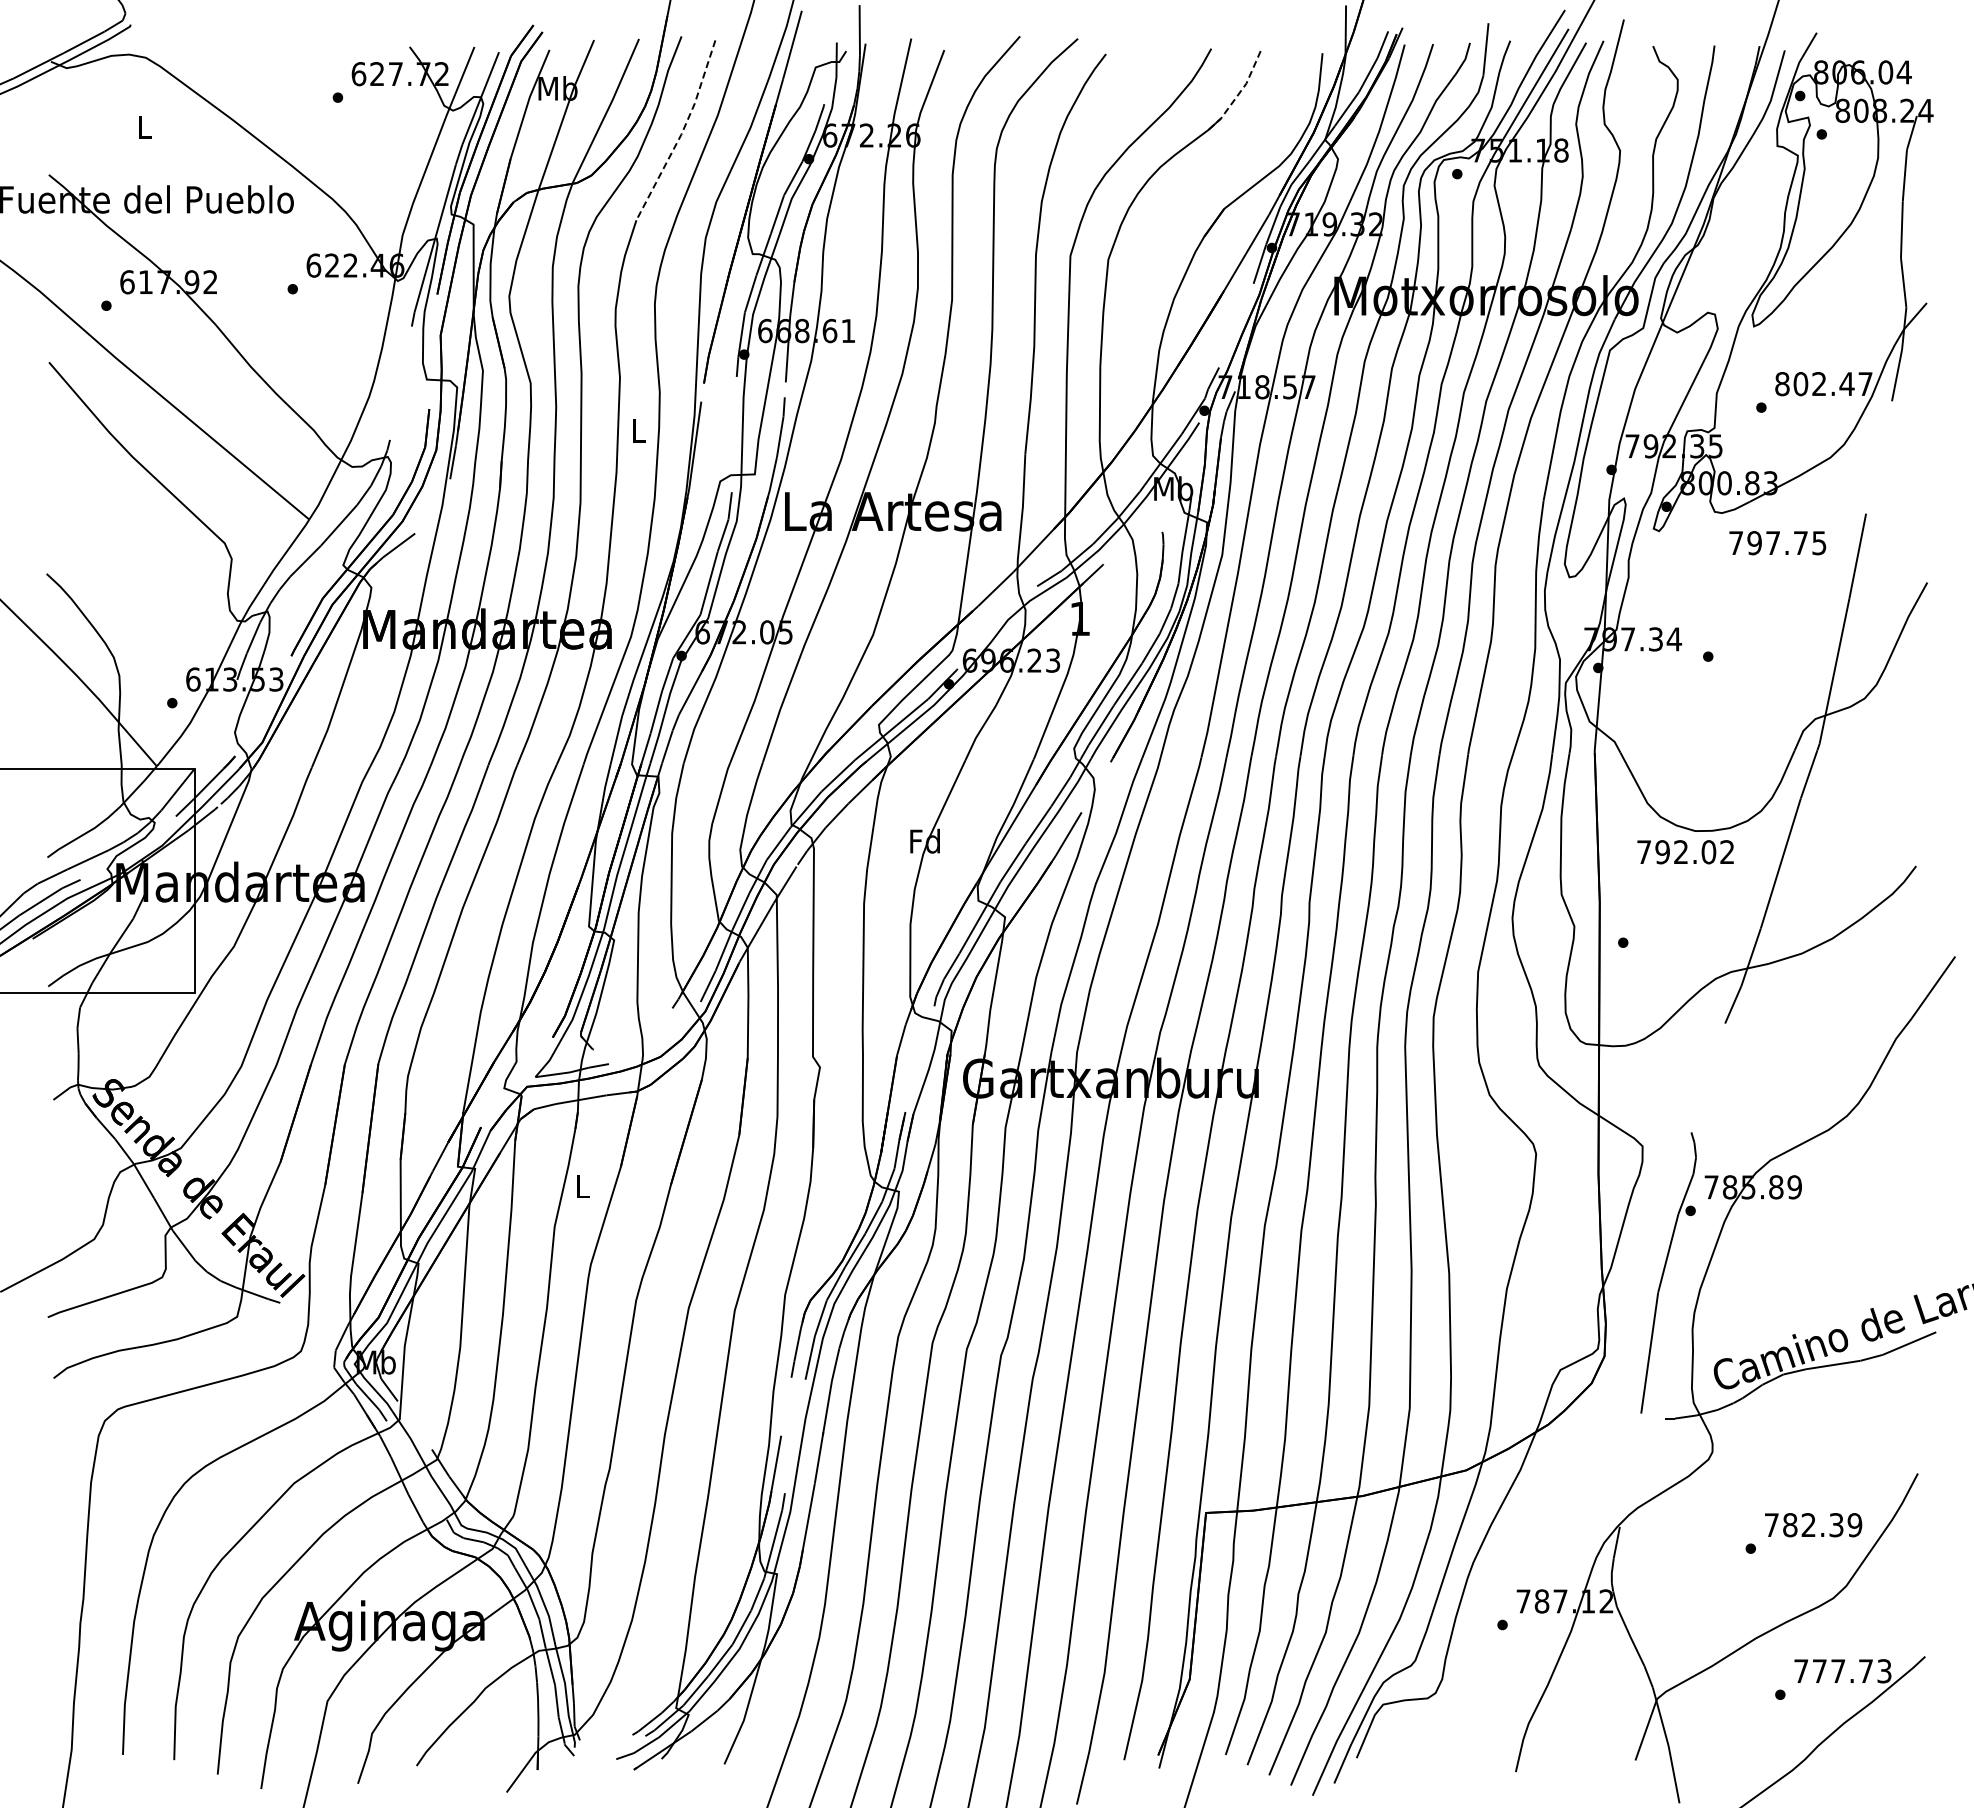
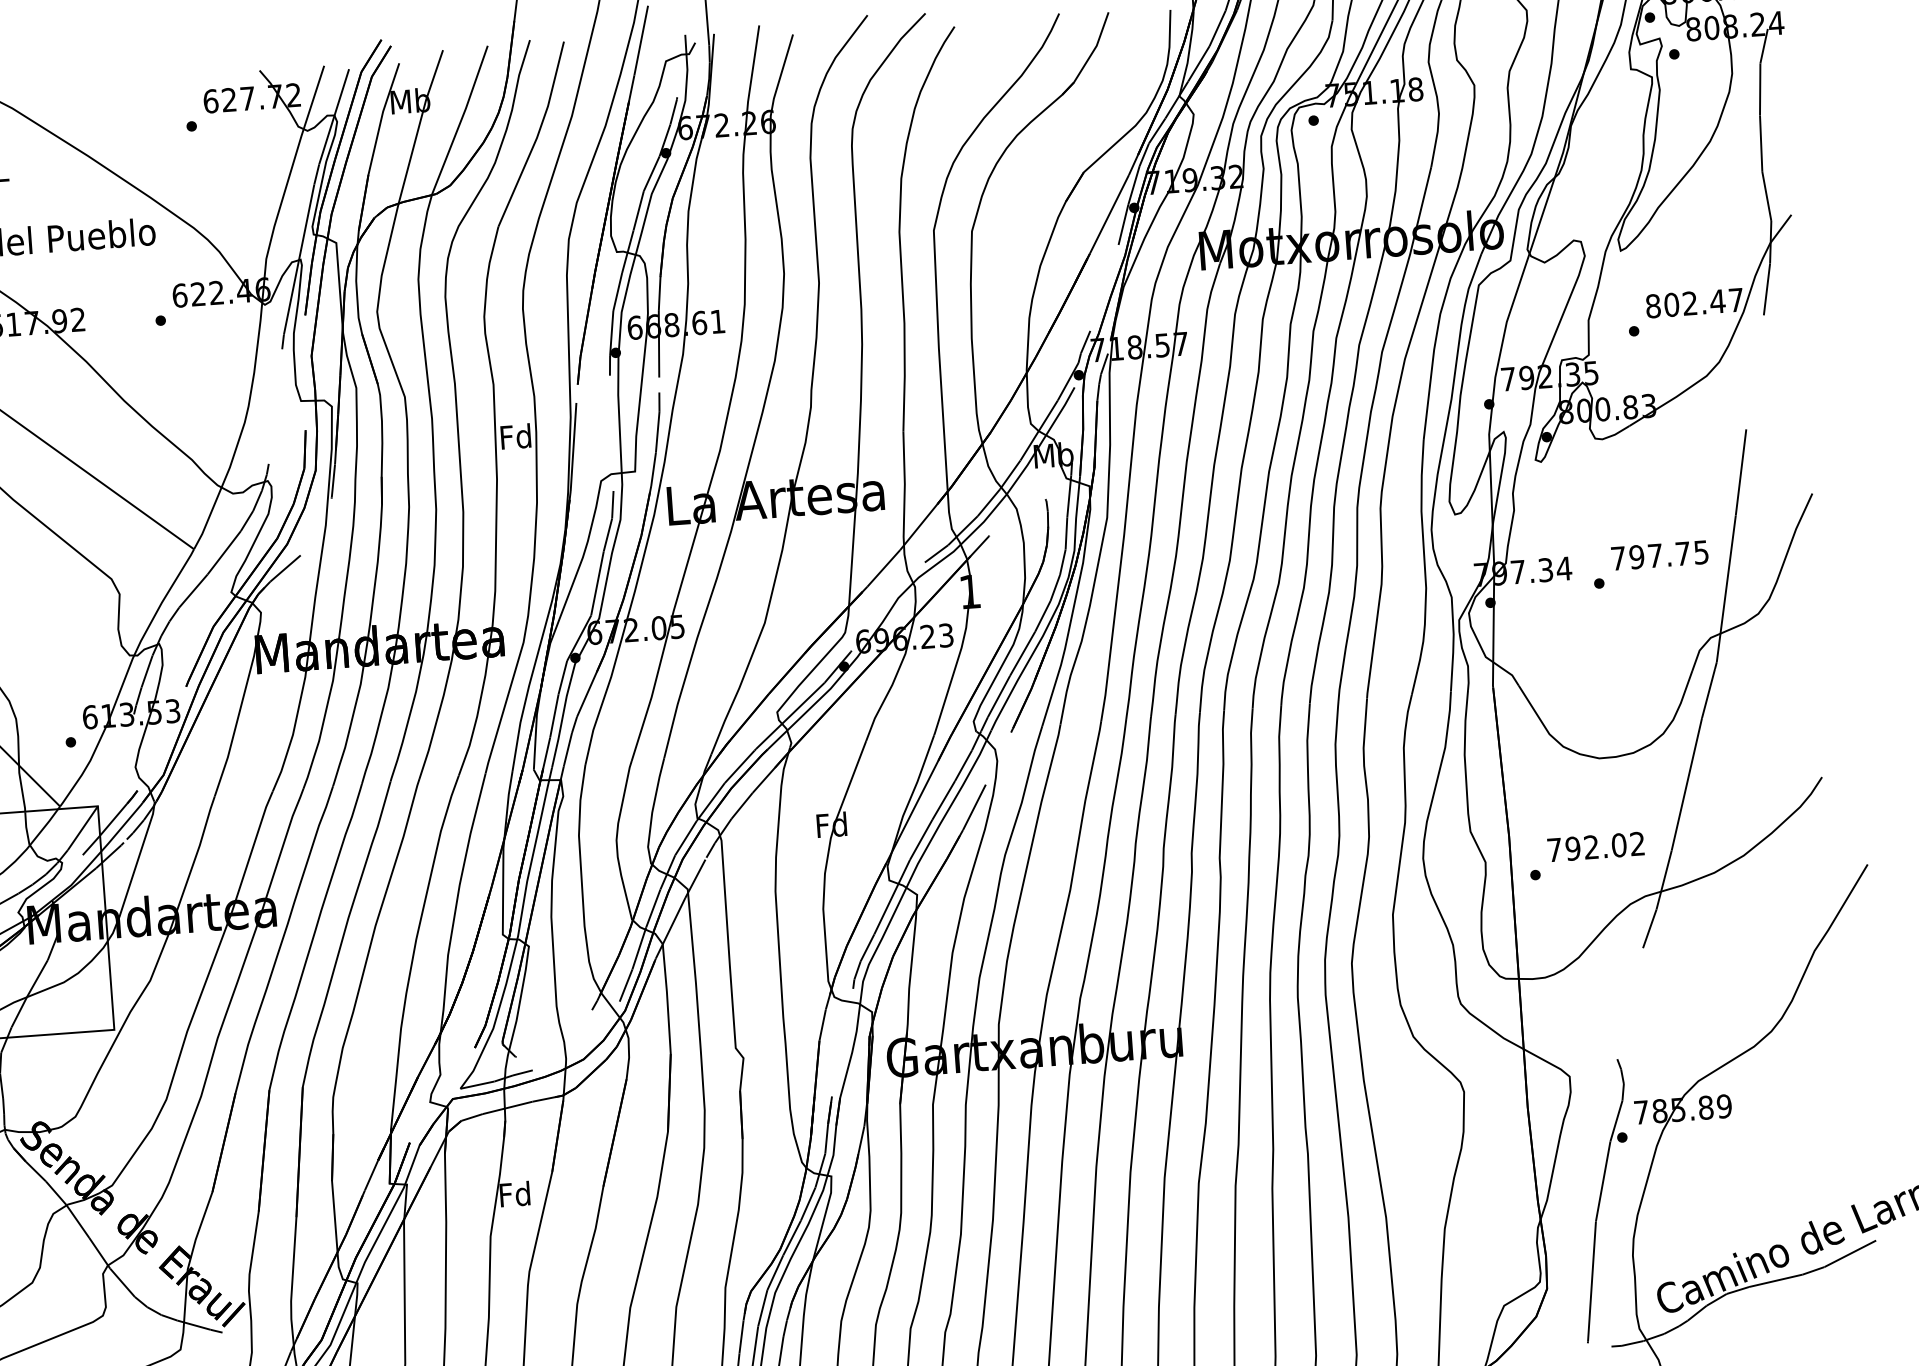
line: (1238, 93) -> (1089, 56), dashed -> solid
line: (682, 132) -> (537, 135), dashed -> solid
text: (638, 430) -> (515, 436), L -> Fd
text: (1777, 543) -> (1659, 555), moved
text: (1685, 852) -> (1595, 847), moved
text: (581, 1186) -> (514, 1194), L -> Fd

